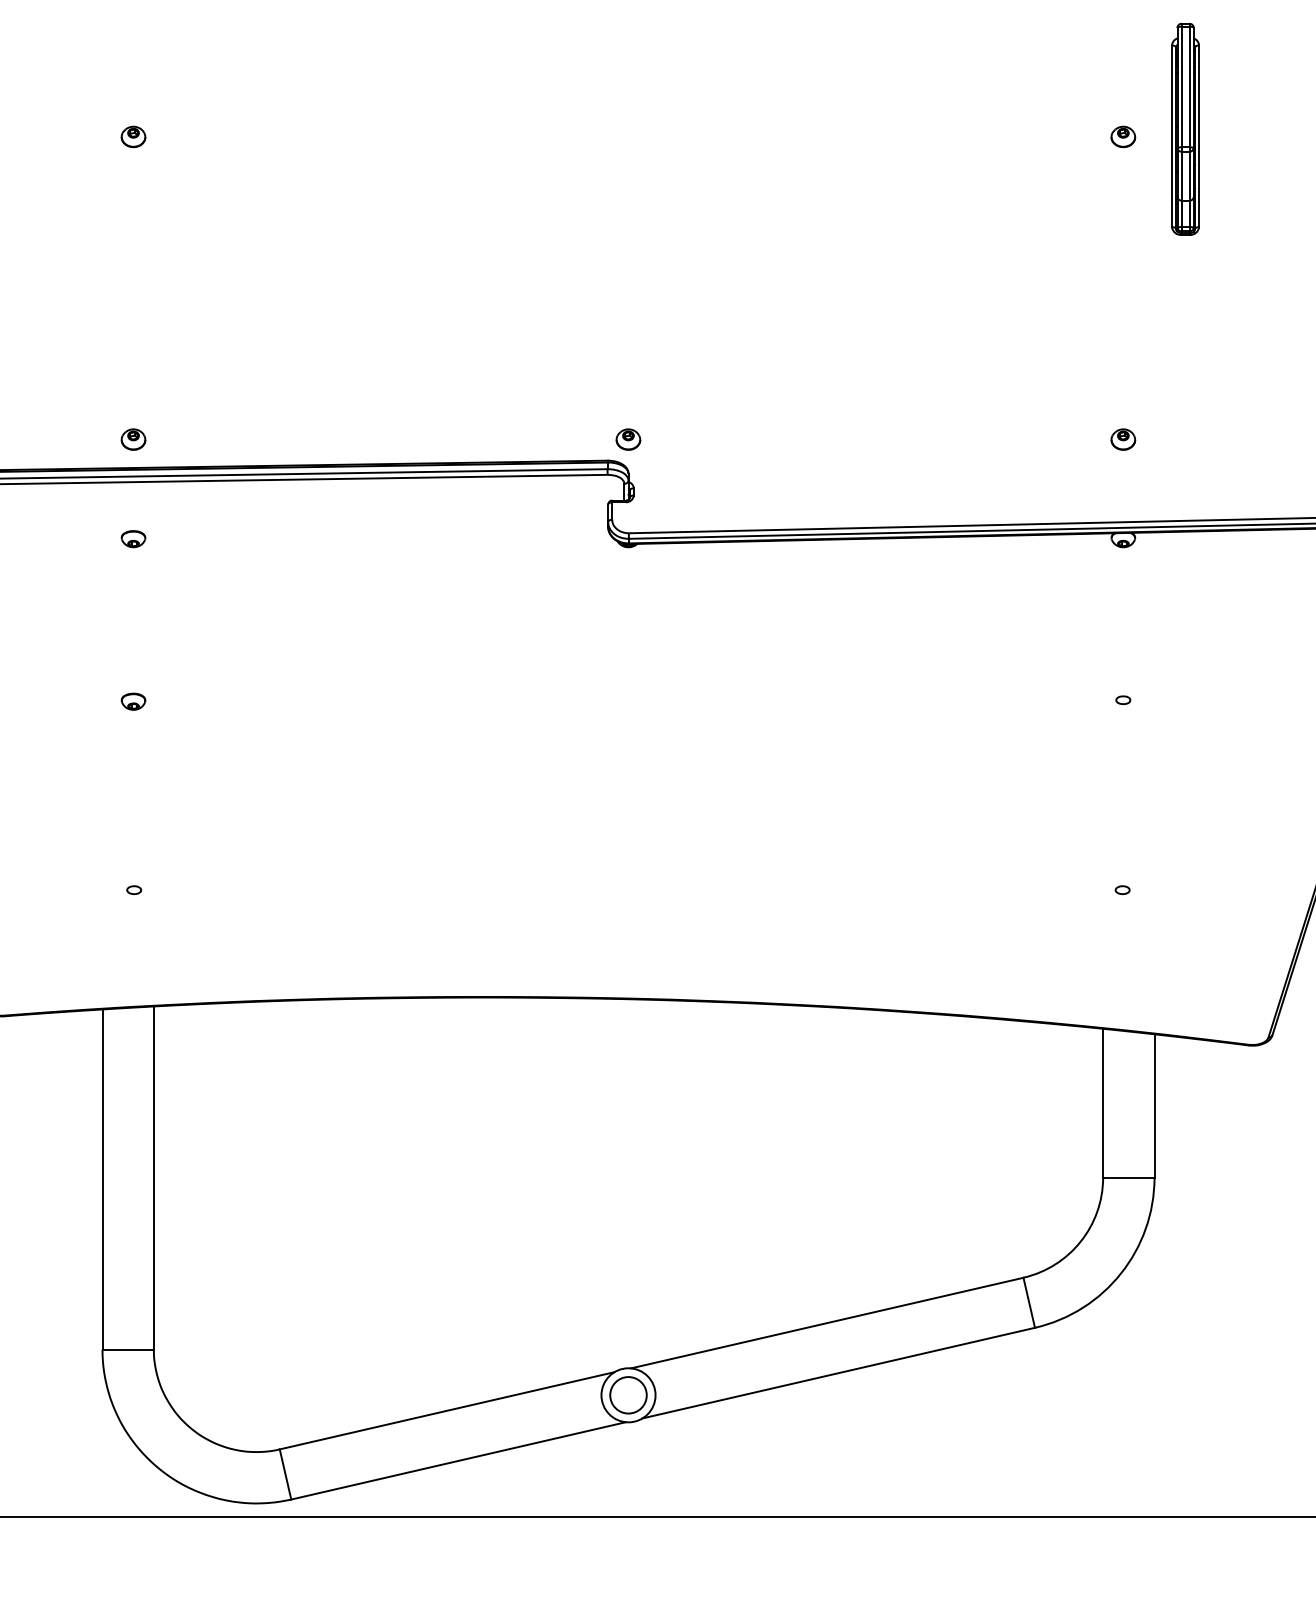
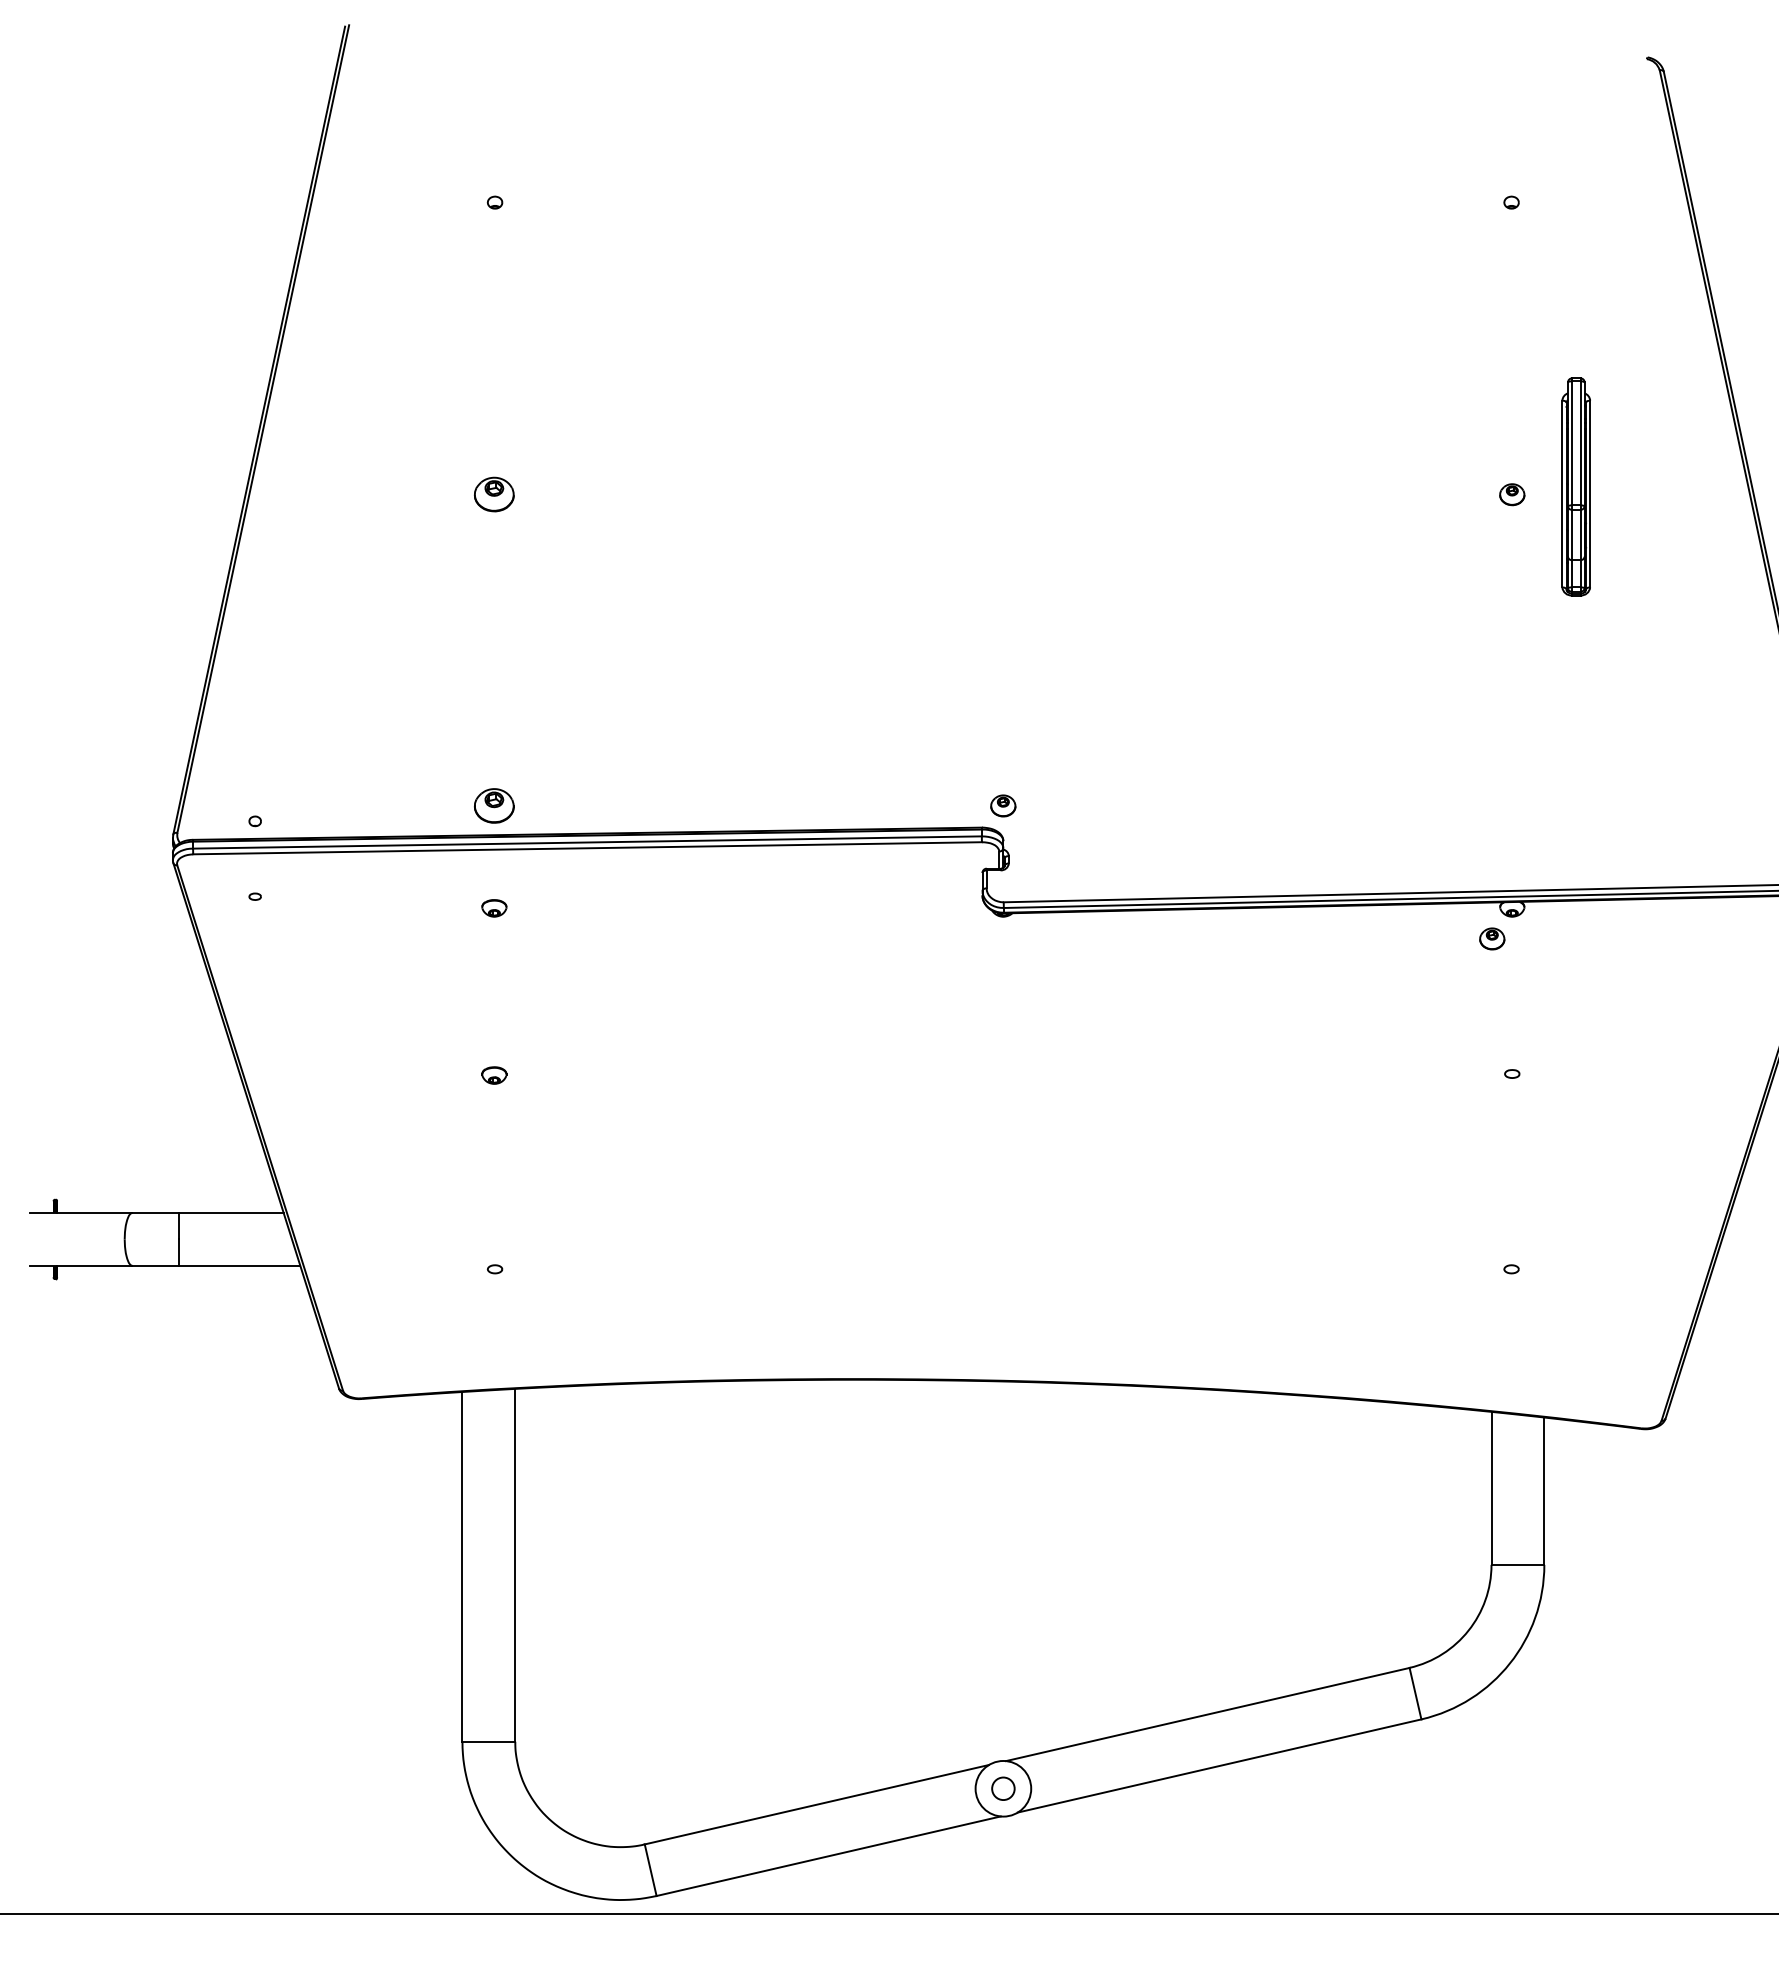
part: (133, 136) -> (494, 494), size x1.6
part: (133, 439) -> (494, 805), size x1.6
part: (1123, 439) -> (1492, 938), moved
circle: (628, 1395) -> (1003, 1788), size x0.6

